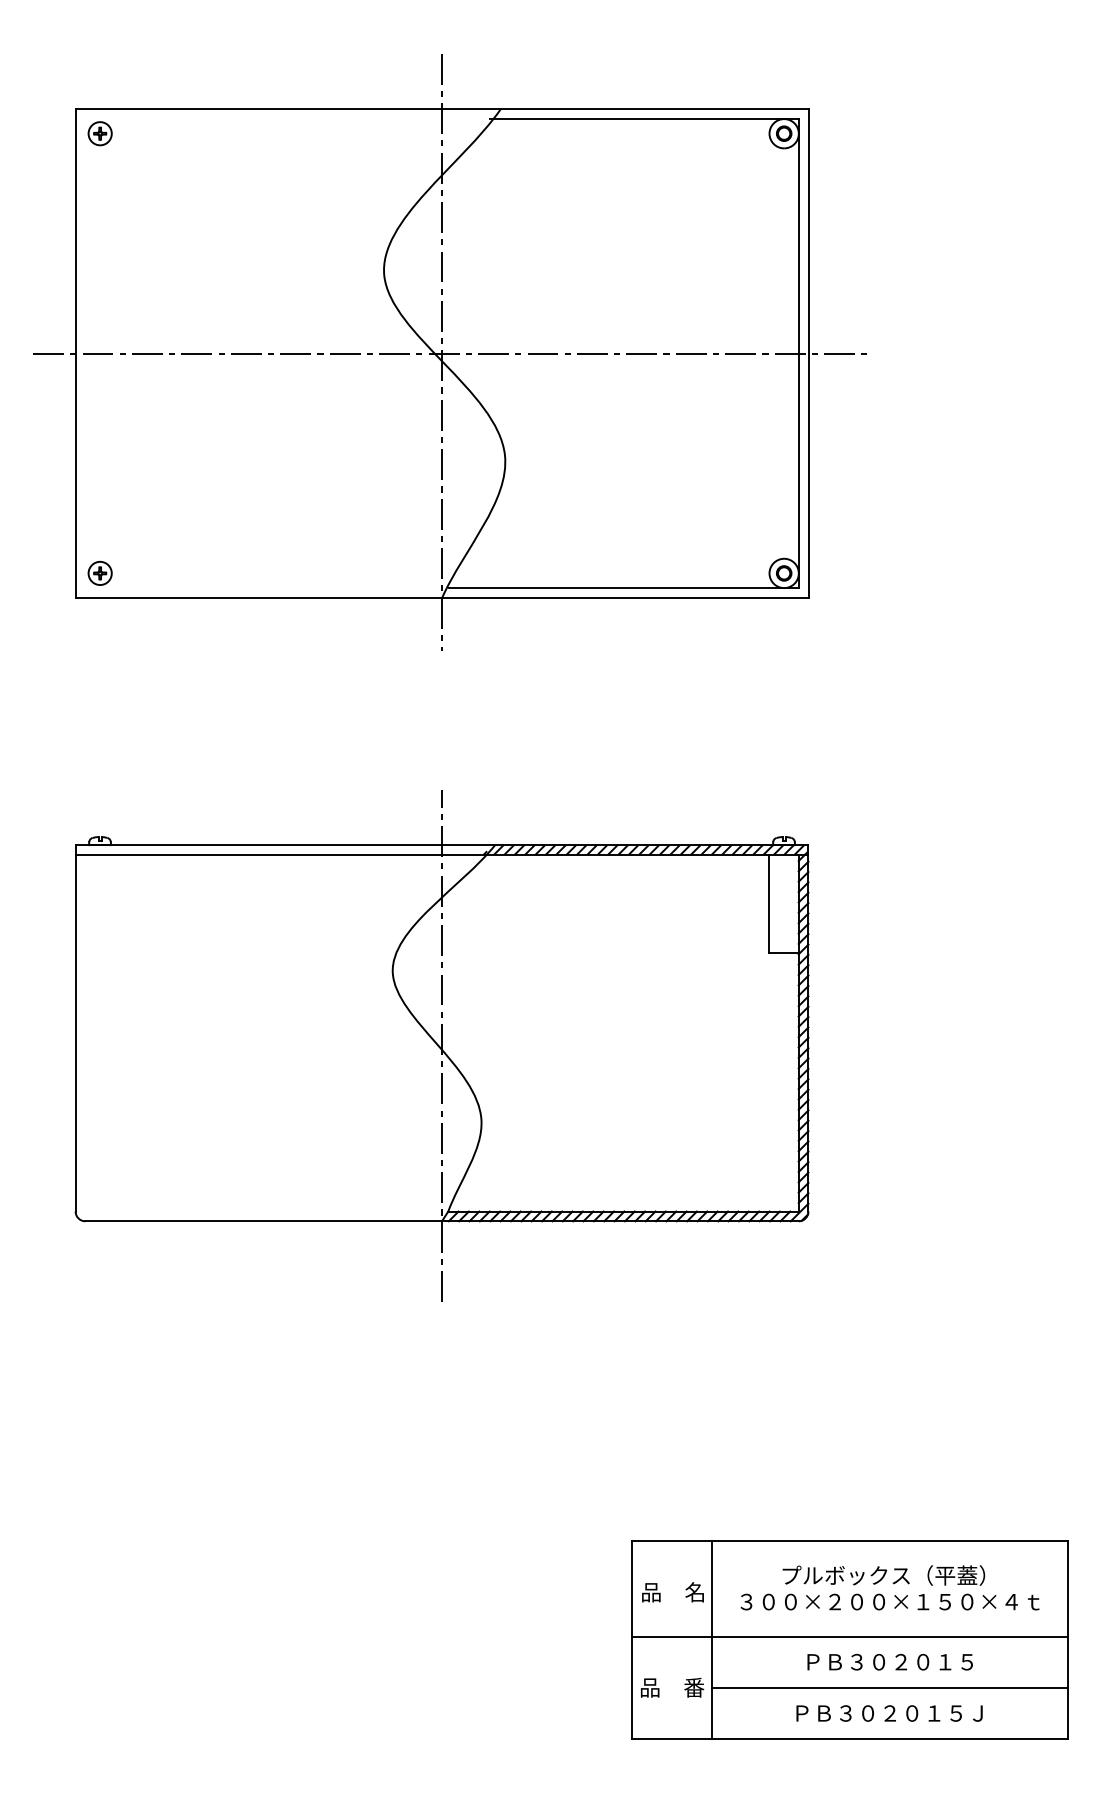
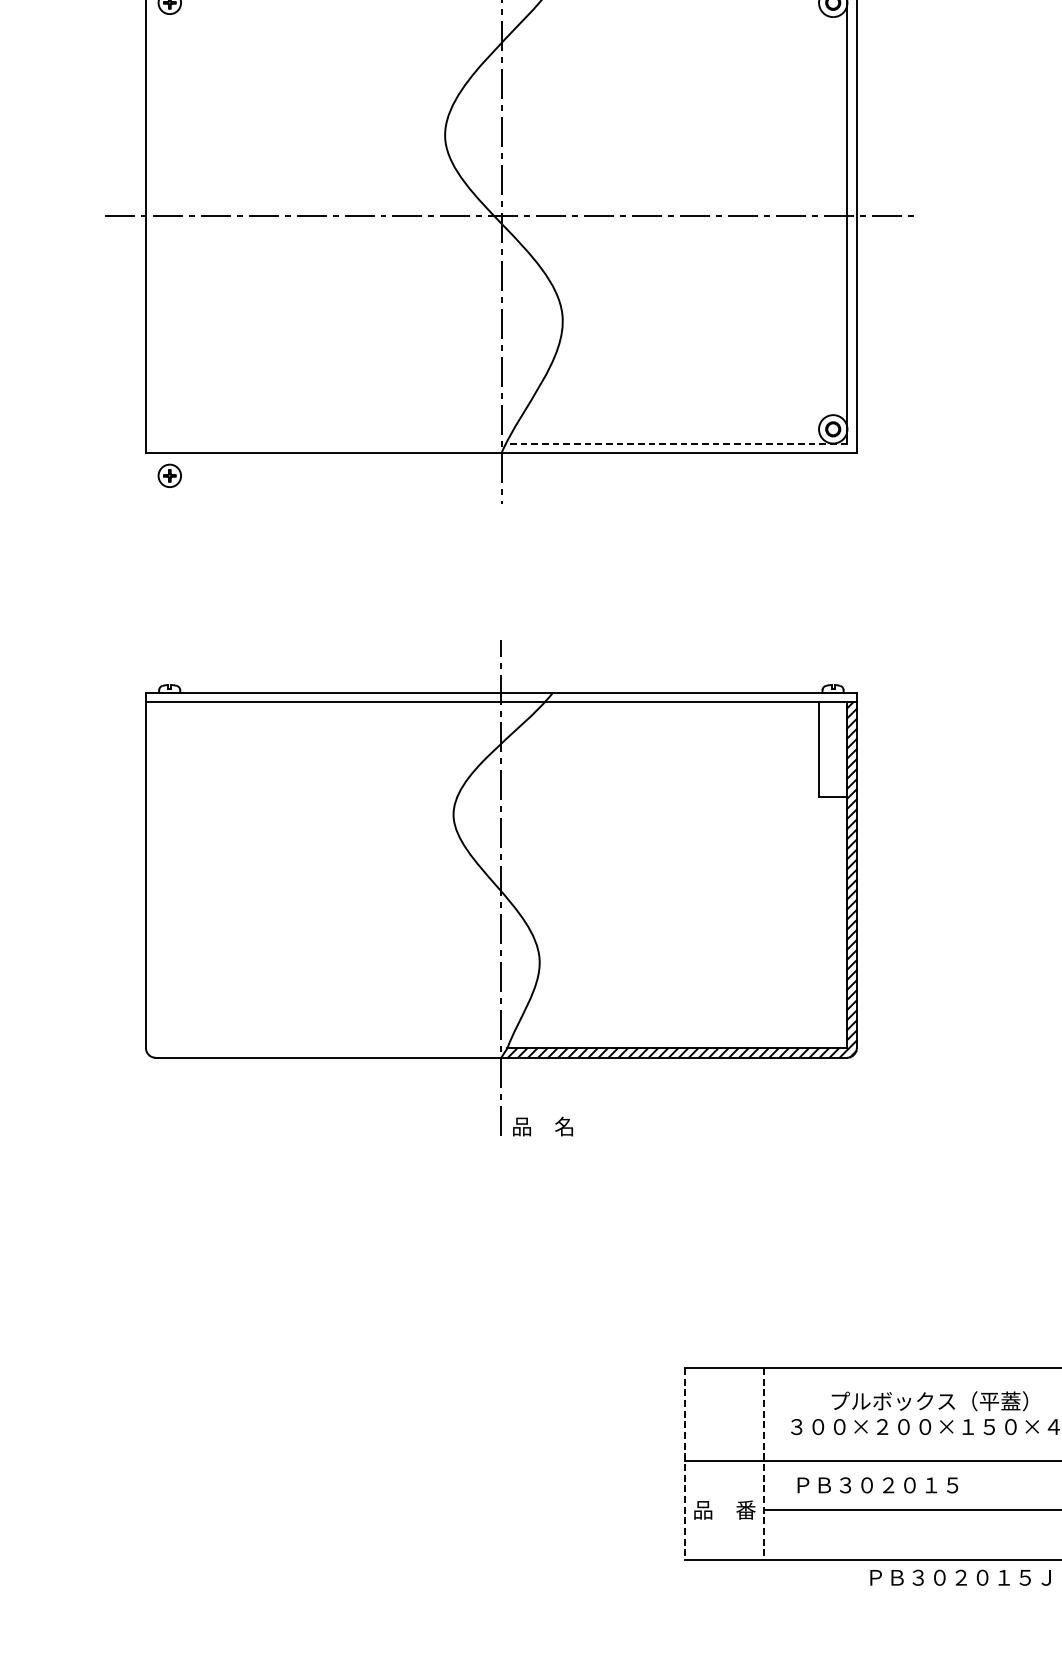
part: (99, 573) -> (169, 475), moved
line: (624, 588) -> (678, 443), solid -> dashed
hatch: (645, 849) -> (698, 697), removed
text: (672, 1592) -> (542, 1126), moved
line: (631, 1640) -> (685, 1464), solid -> dashed
line: (712, 1640) -> (763, 1464), solid -> dashed
text: (889, 1662) -> (877, 1485), moved
text: (889, 1713) -> (960, 1577), moved

